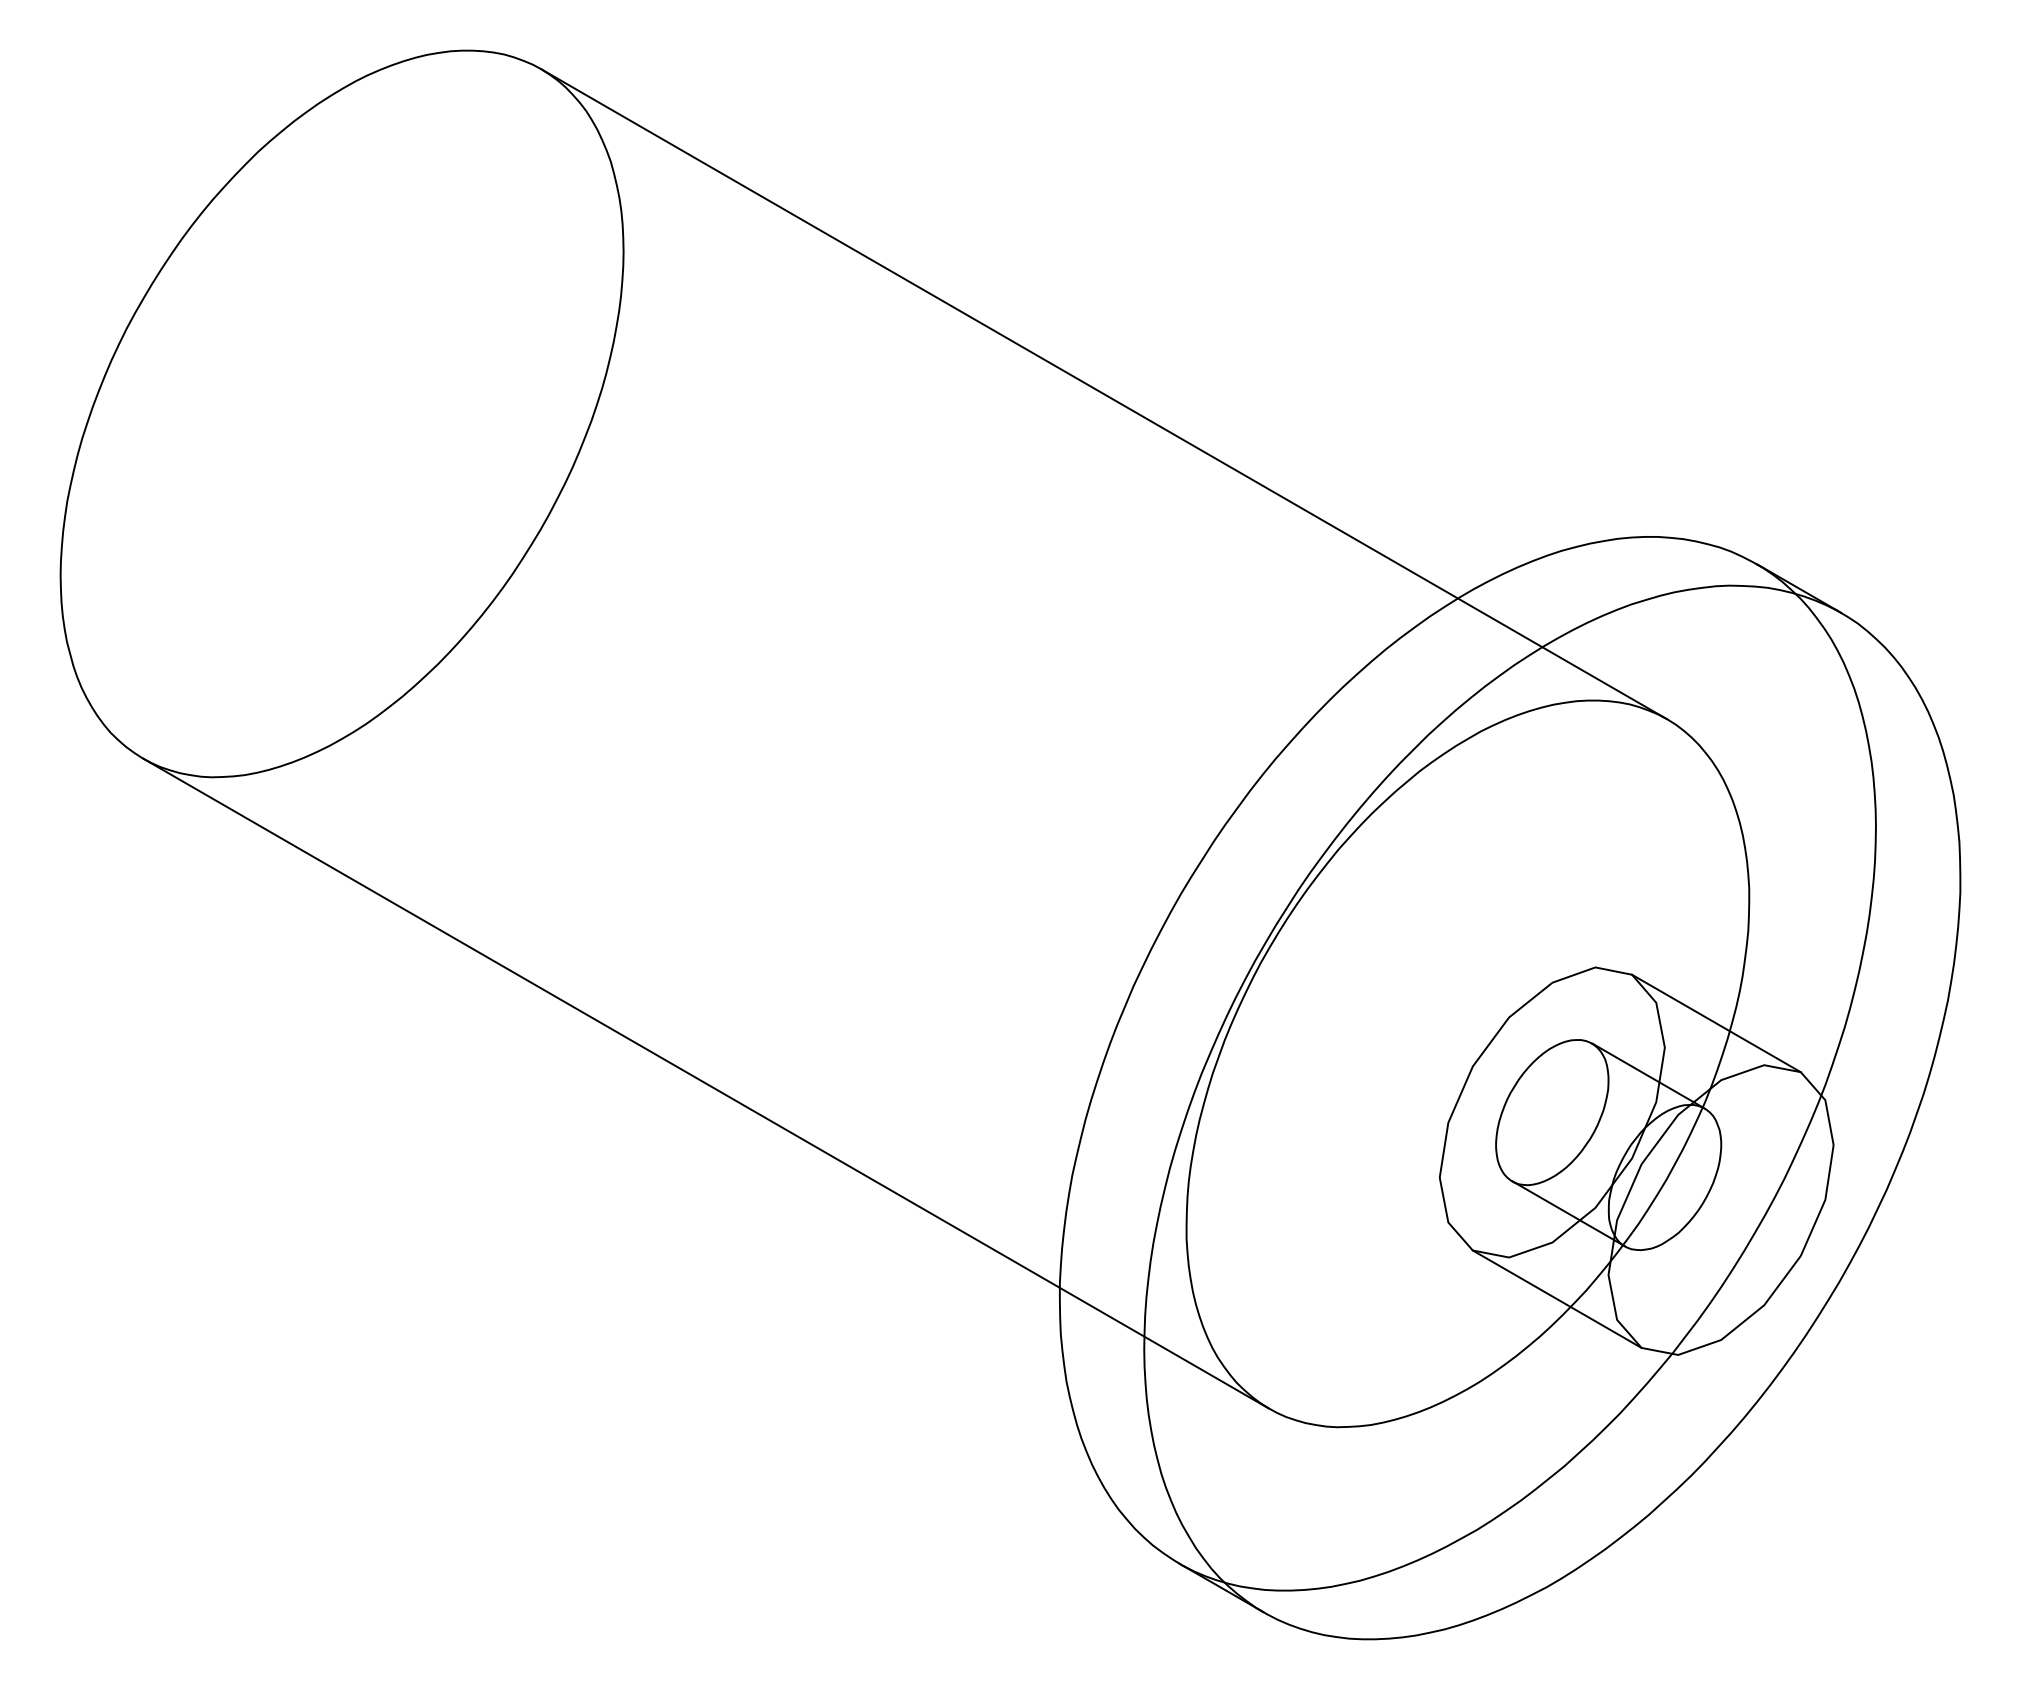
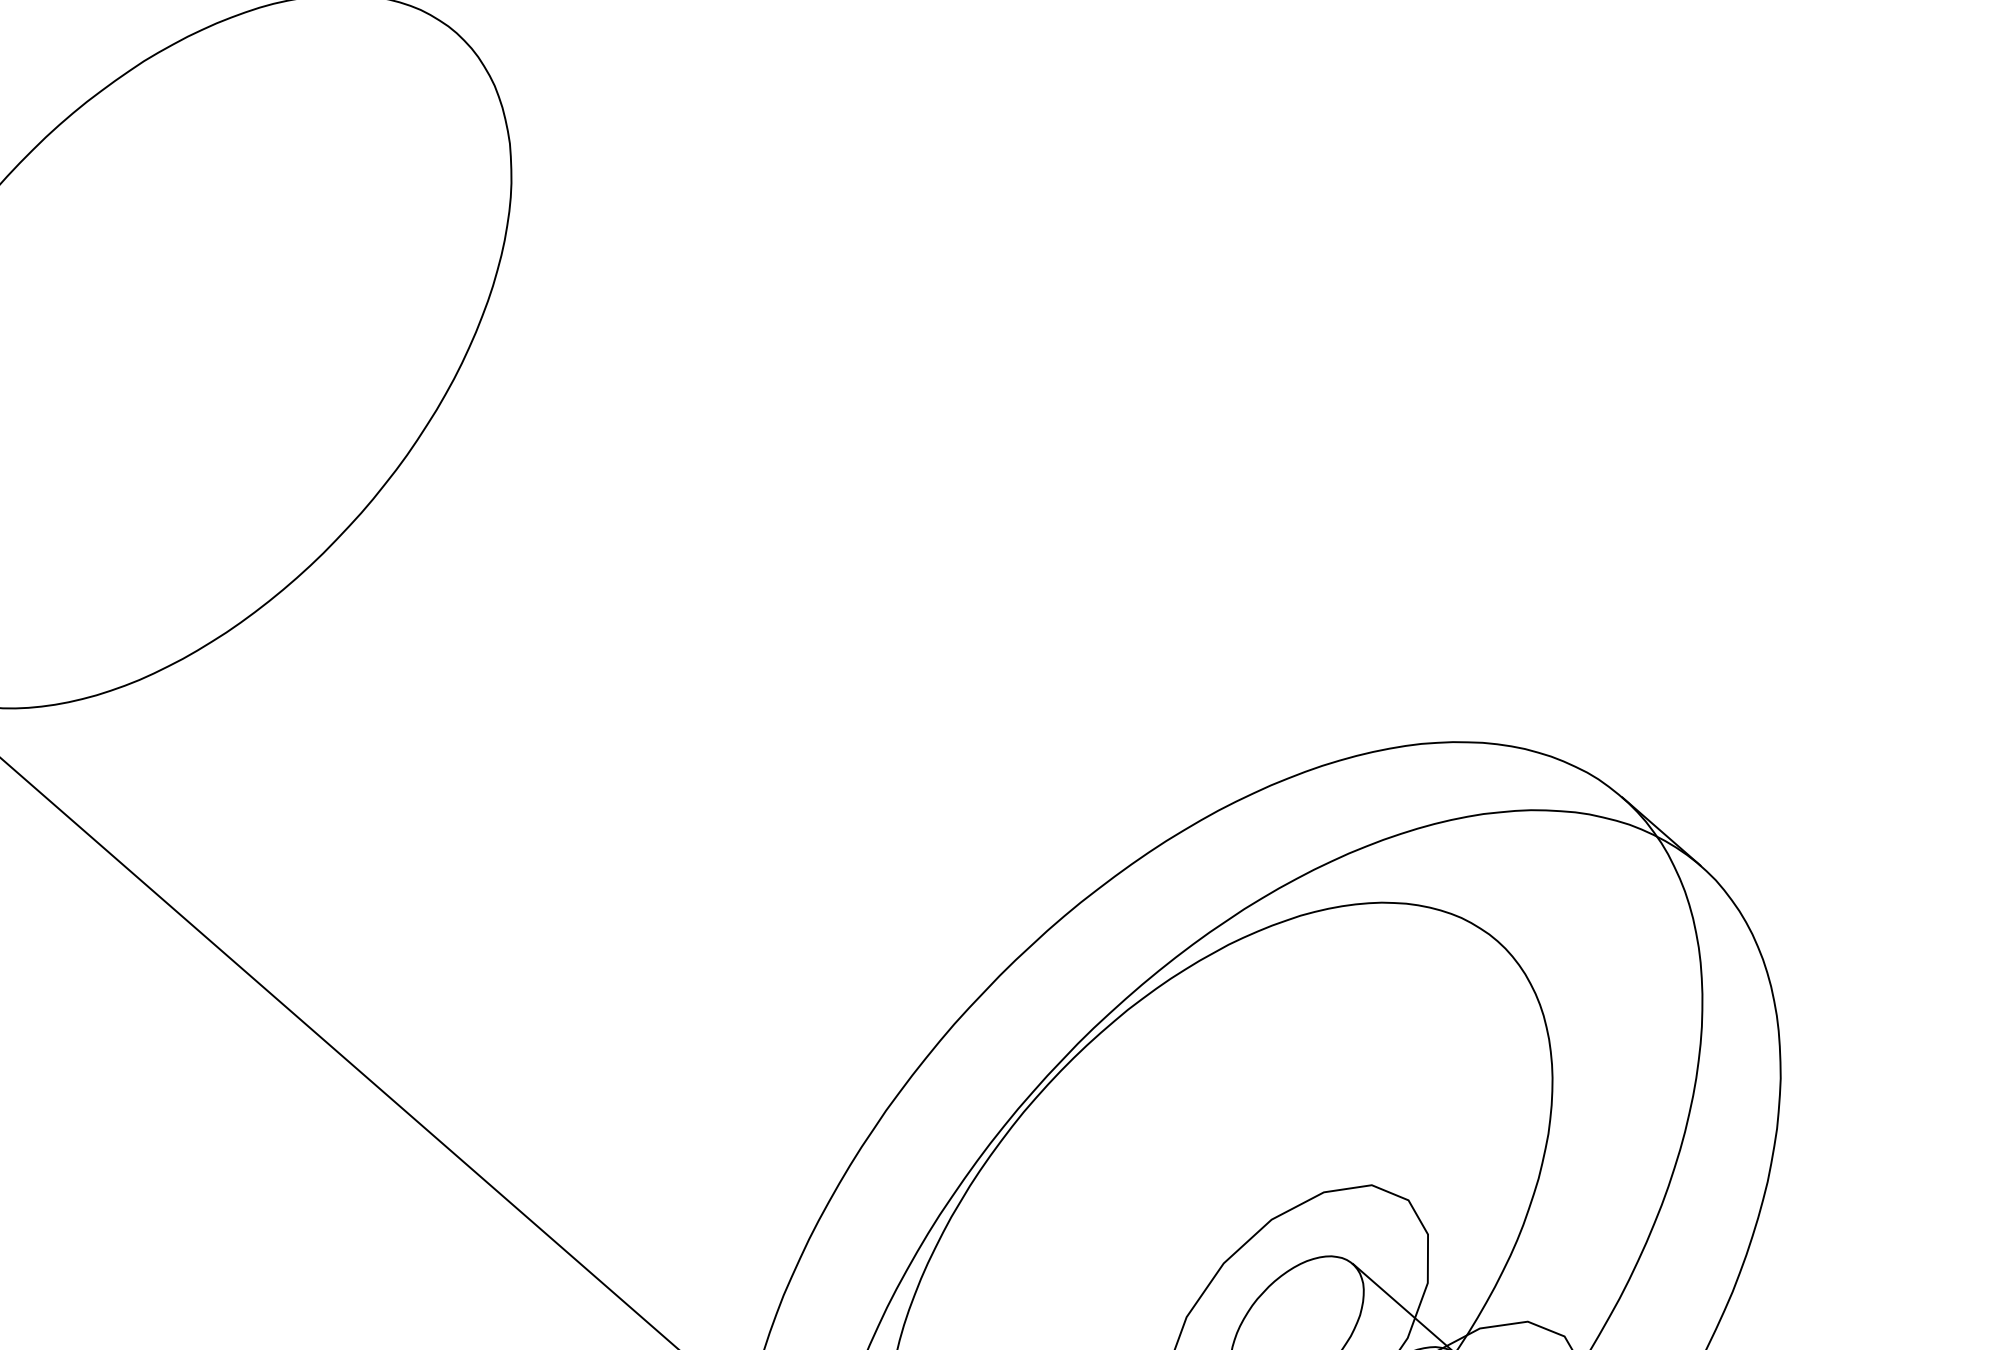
line: (1103, 394) -> (976, 487), removed
line: (1716, 1023) -> (1486, 1268), removed

